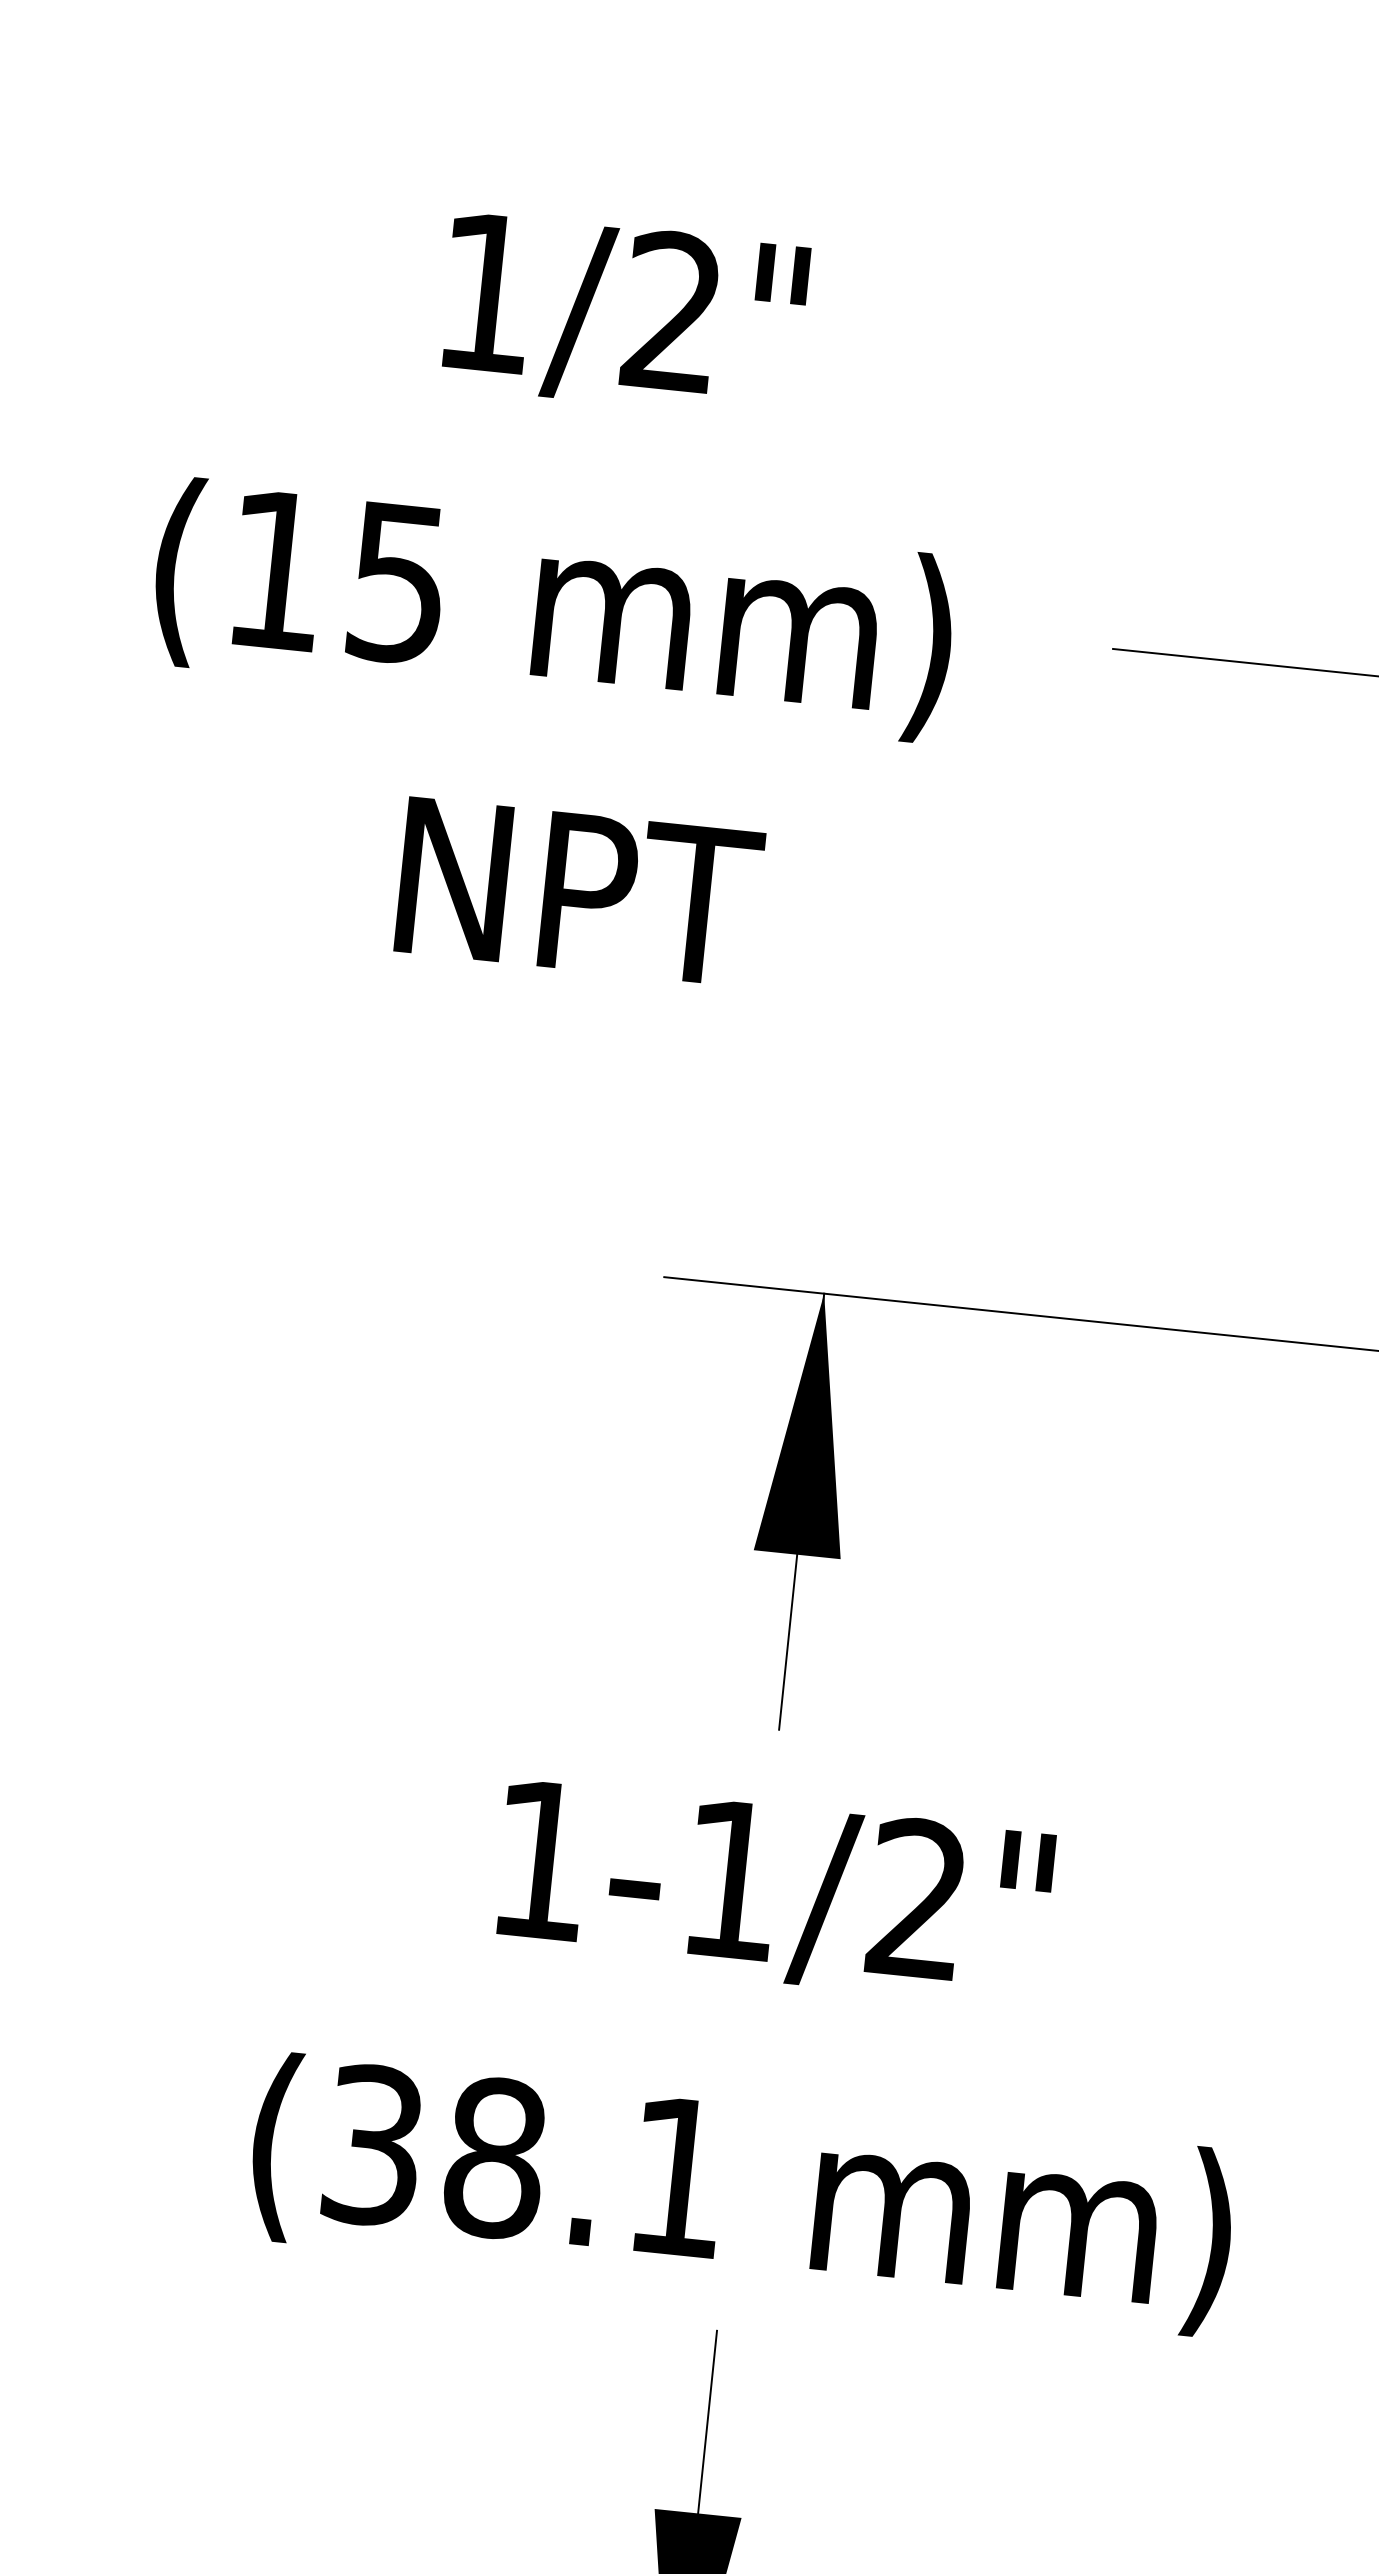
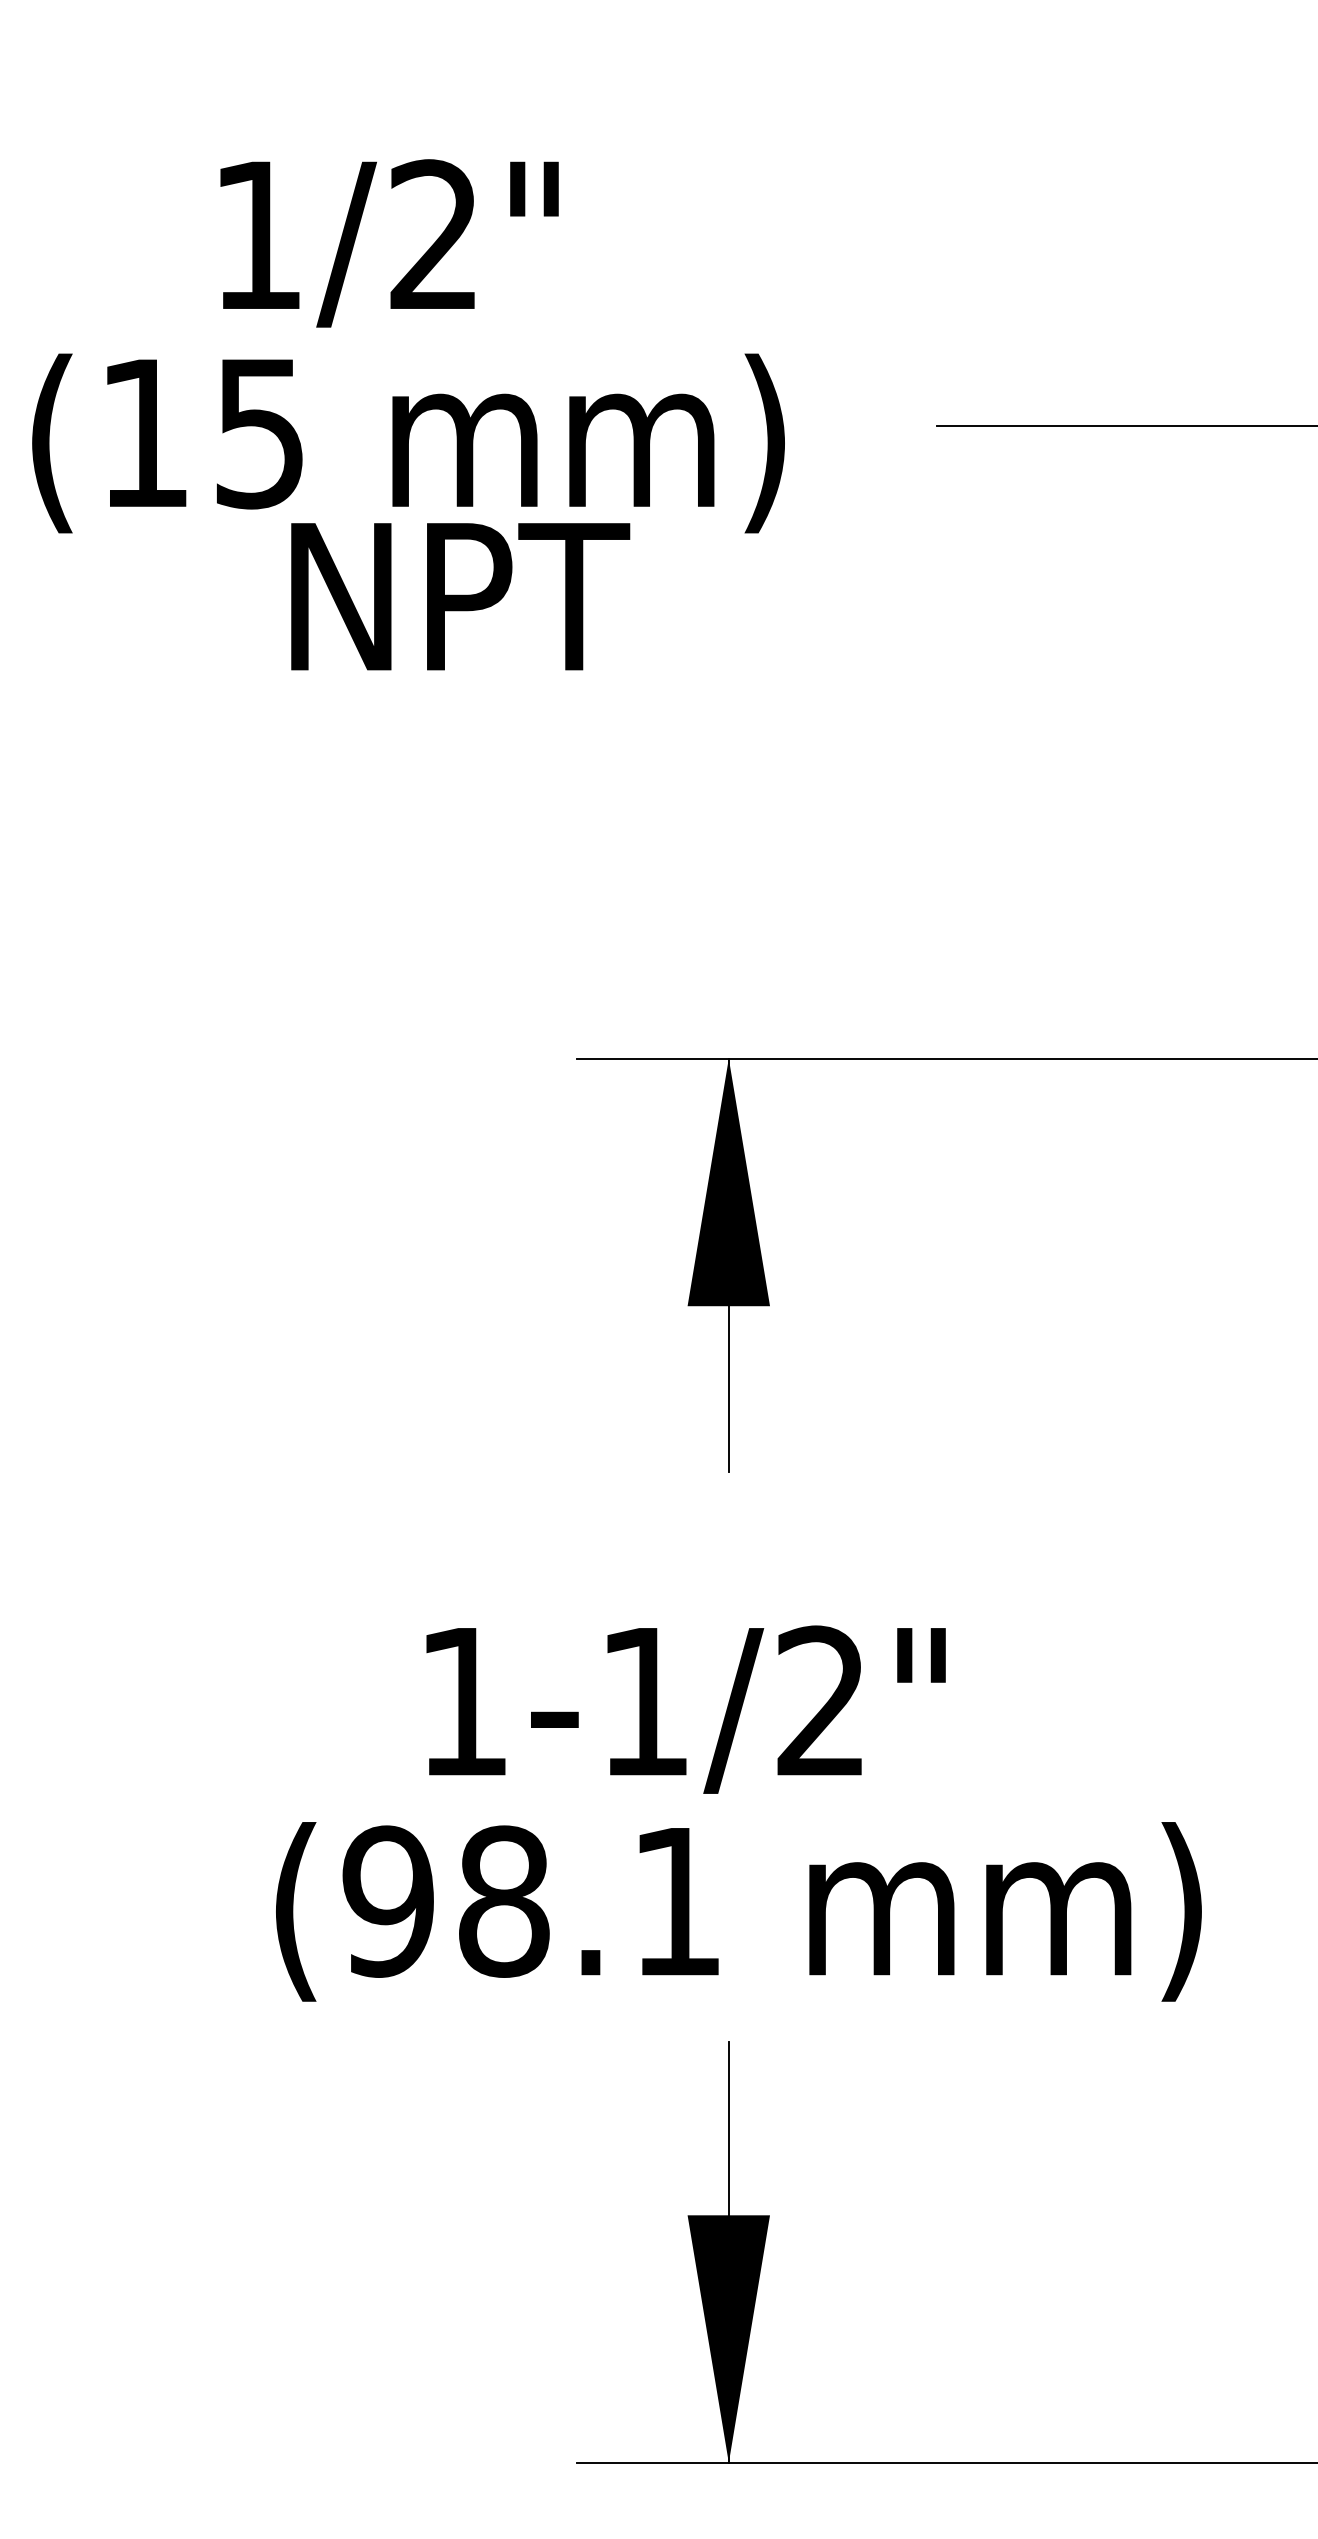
text: (624, 315) -> (389, 243), moved
text: (579, 891) -> (460, 596), moved
text: (773, 1892) -> (685, 1709), moved
text: (372, 2145) -> (387, 1901), (38.1 -> (98.1

